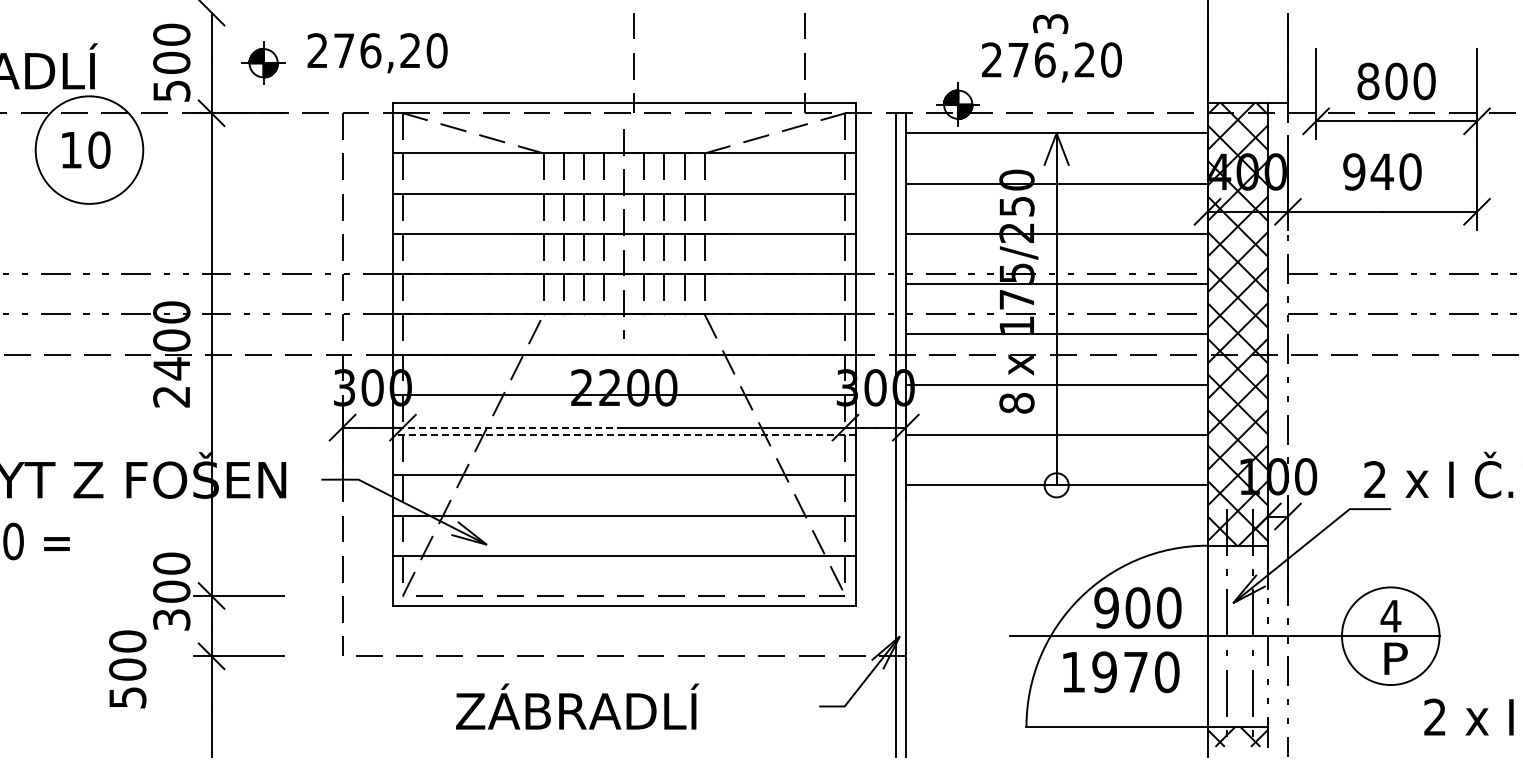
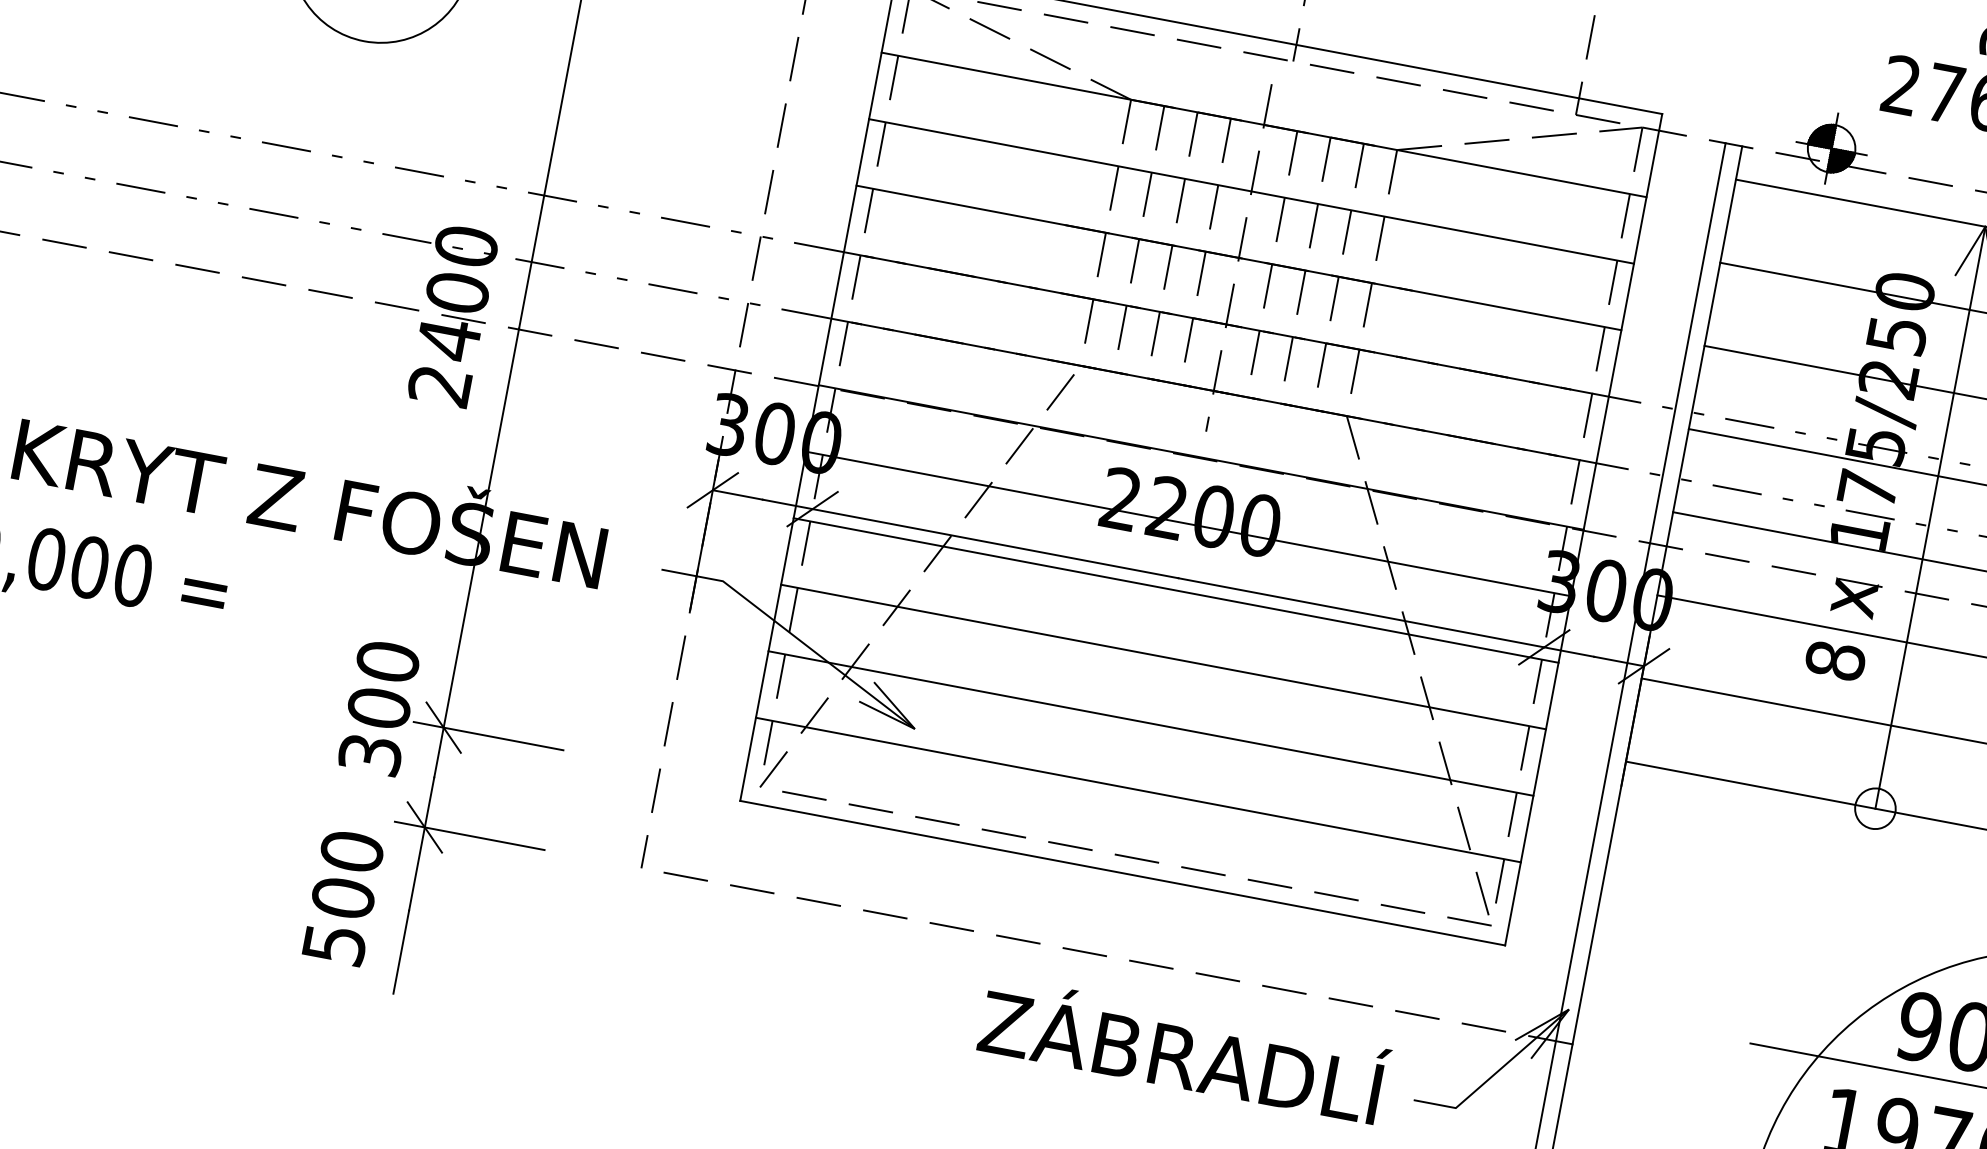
line: (513, 427) -> (995, 543), dashed -> solid
line: (623, 435) -> (1174, 590), dashed -> solid
text: (127, 669) -> (342, 897), moved
text: (577, 706) -> (1184, 1049), moved

